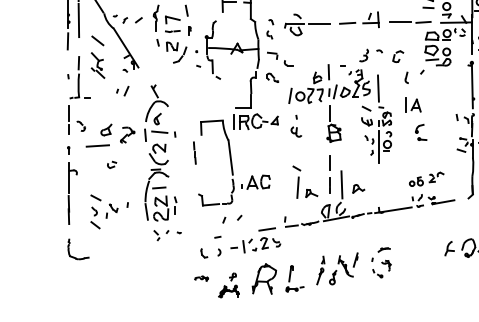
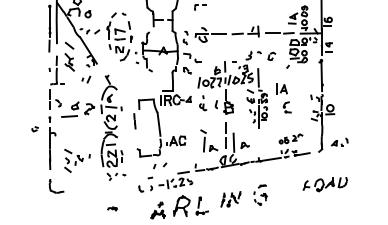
part: (405, 77) -> (215, 104), moved
part: (111, 165) -> (34, 129), moved
part: (336, 269) -> (230, 199), size x0.7
part: (201, 278) -> (112, 208), moved

